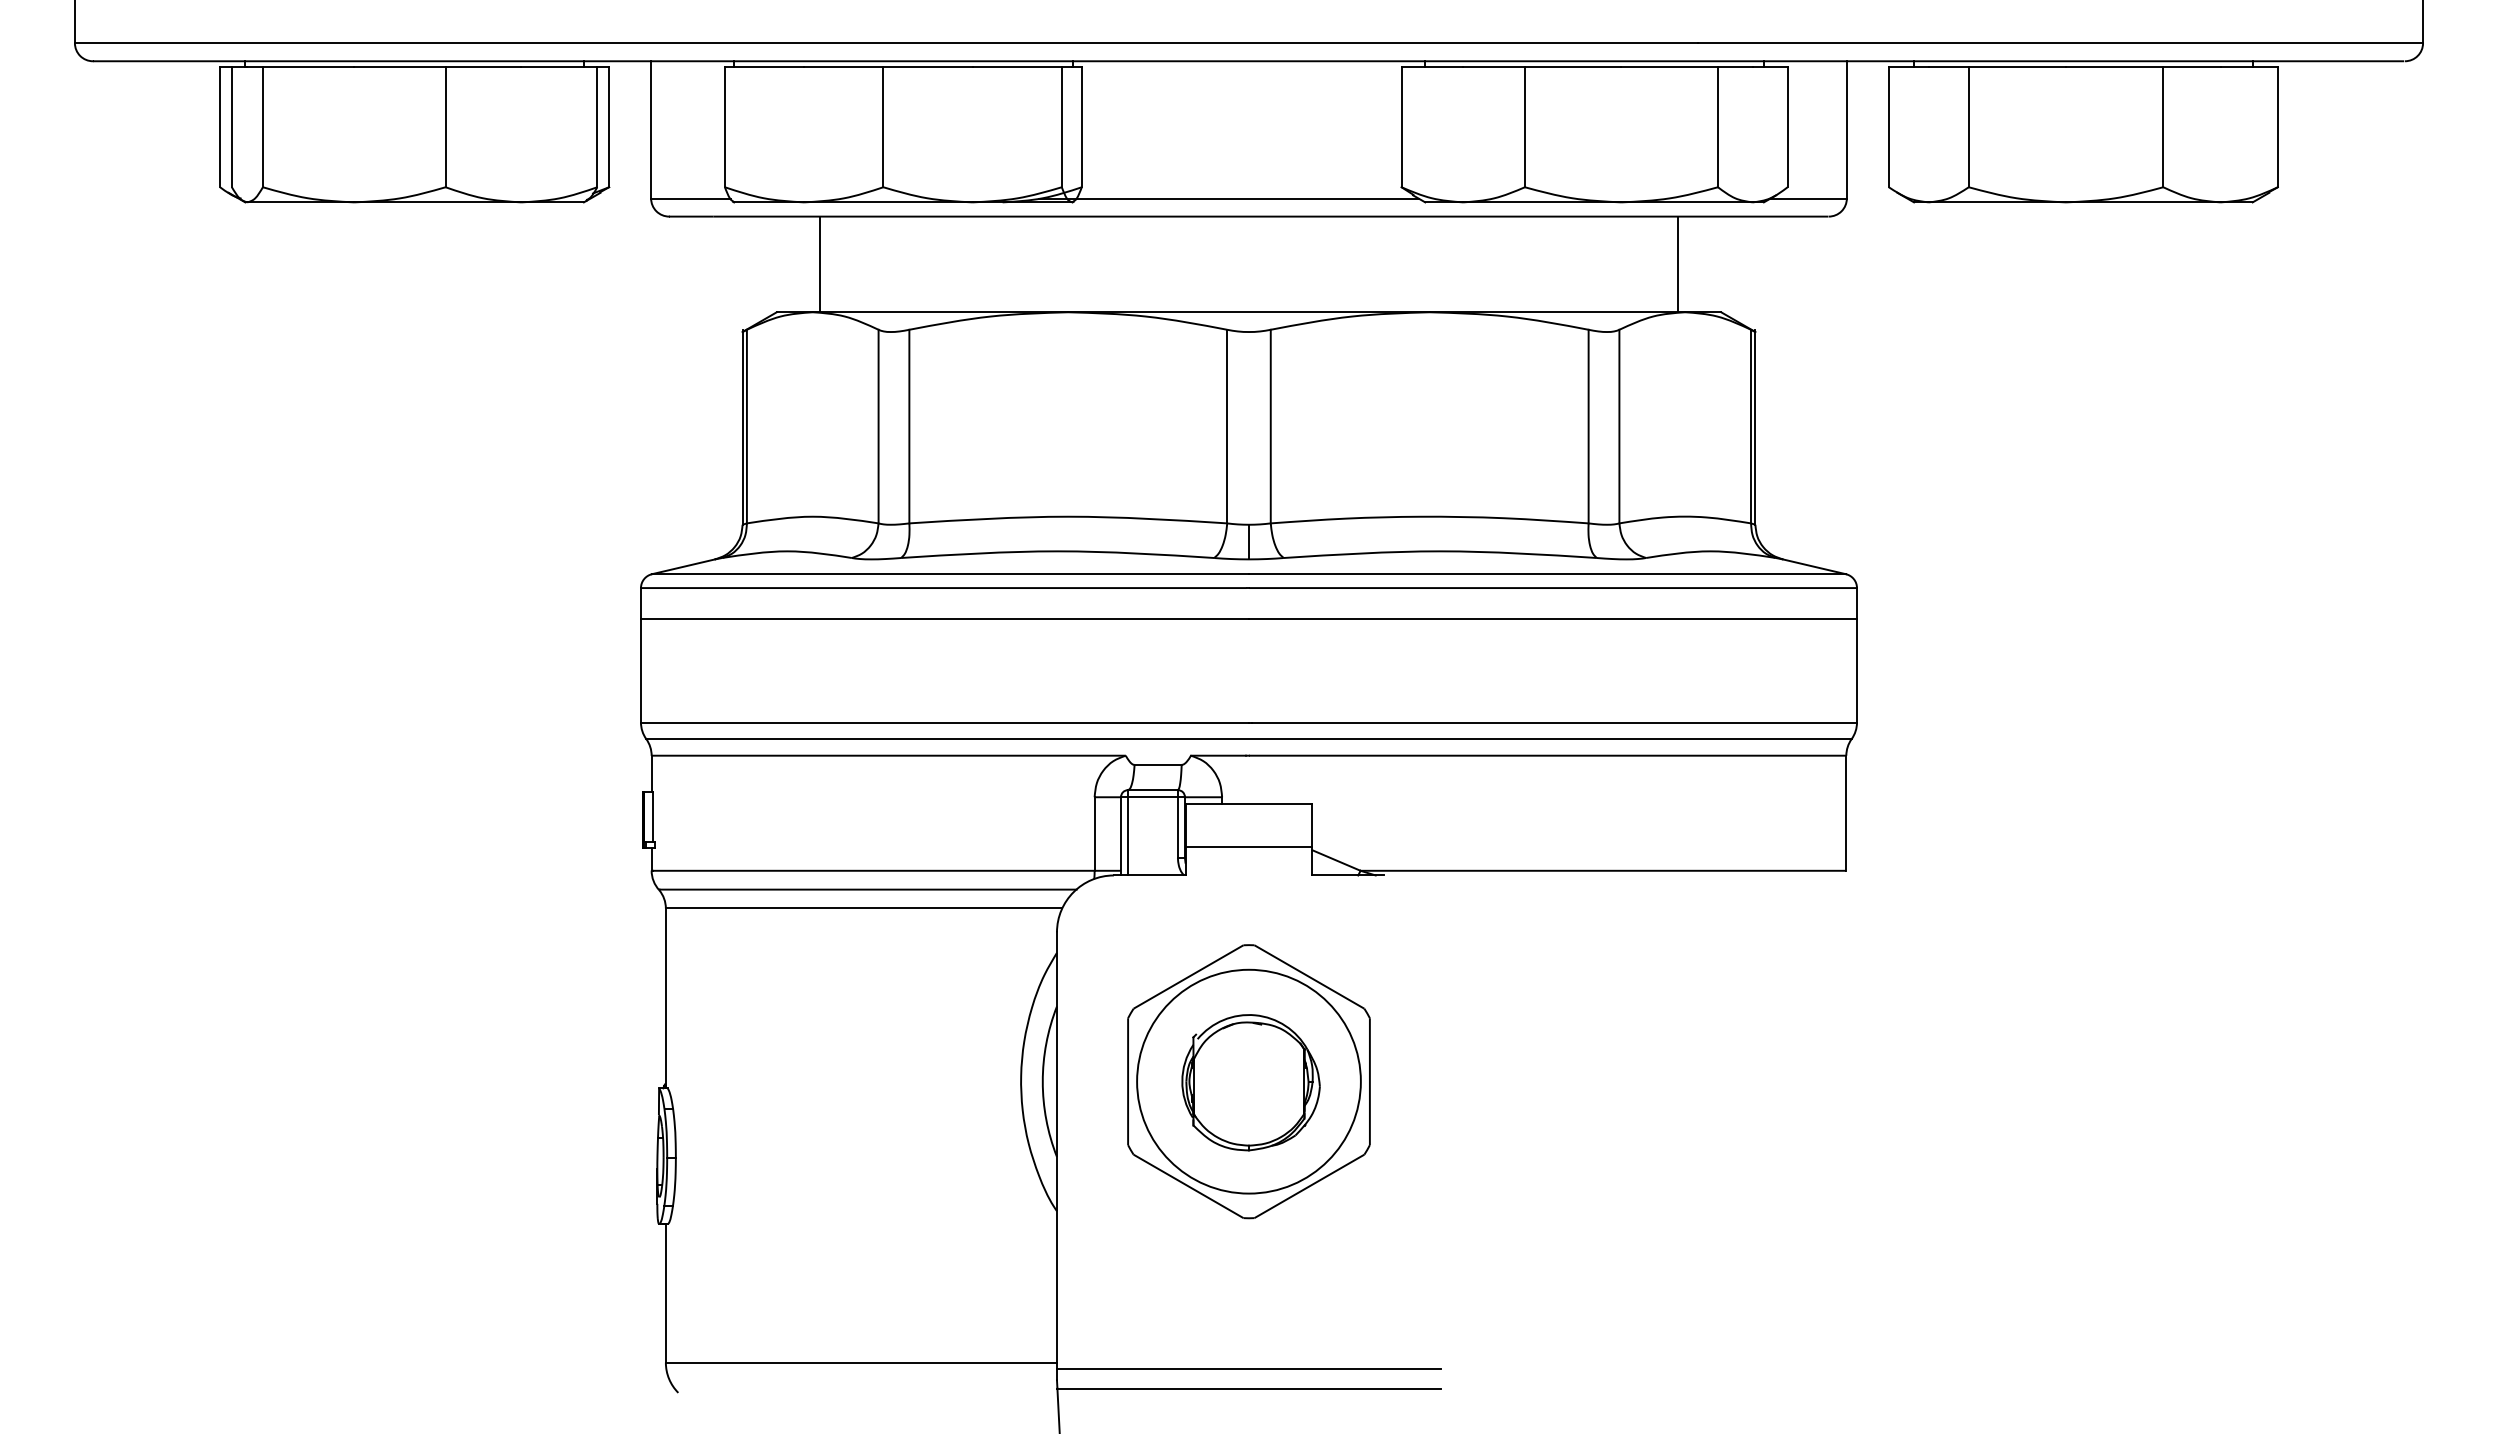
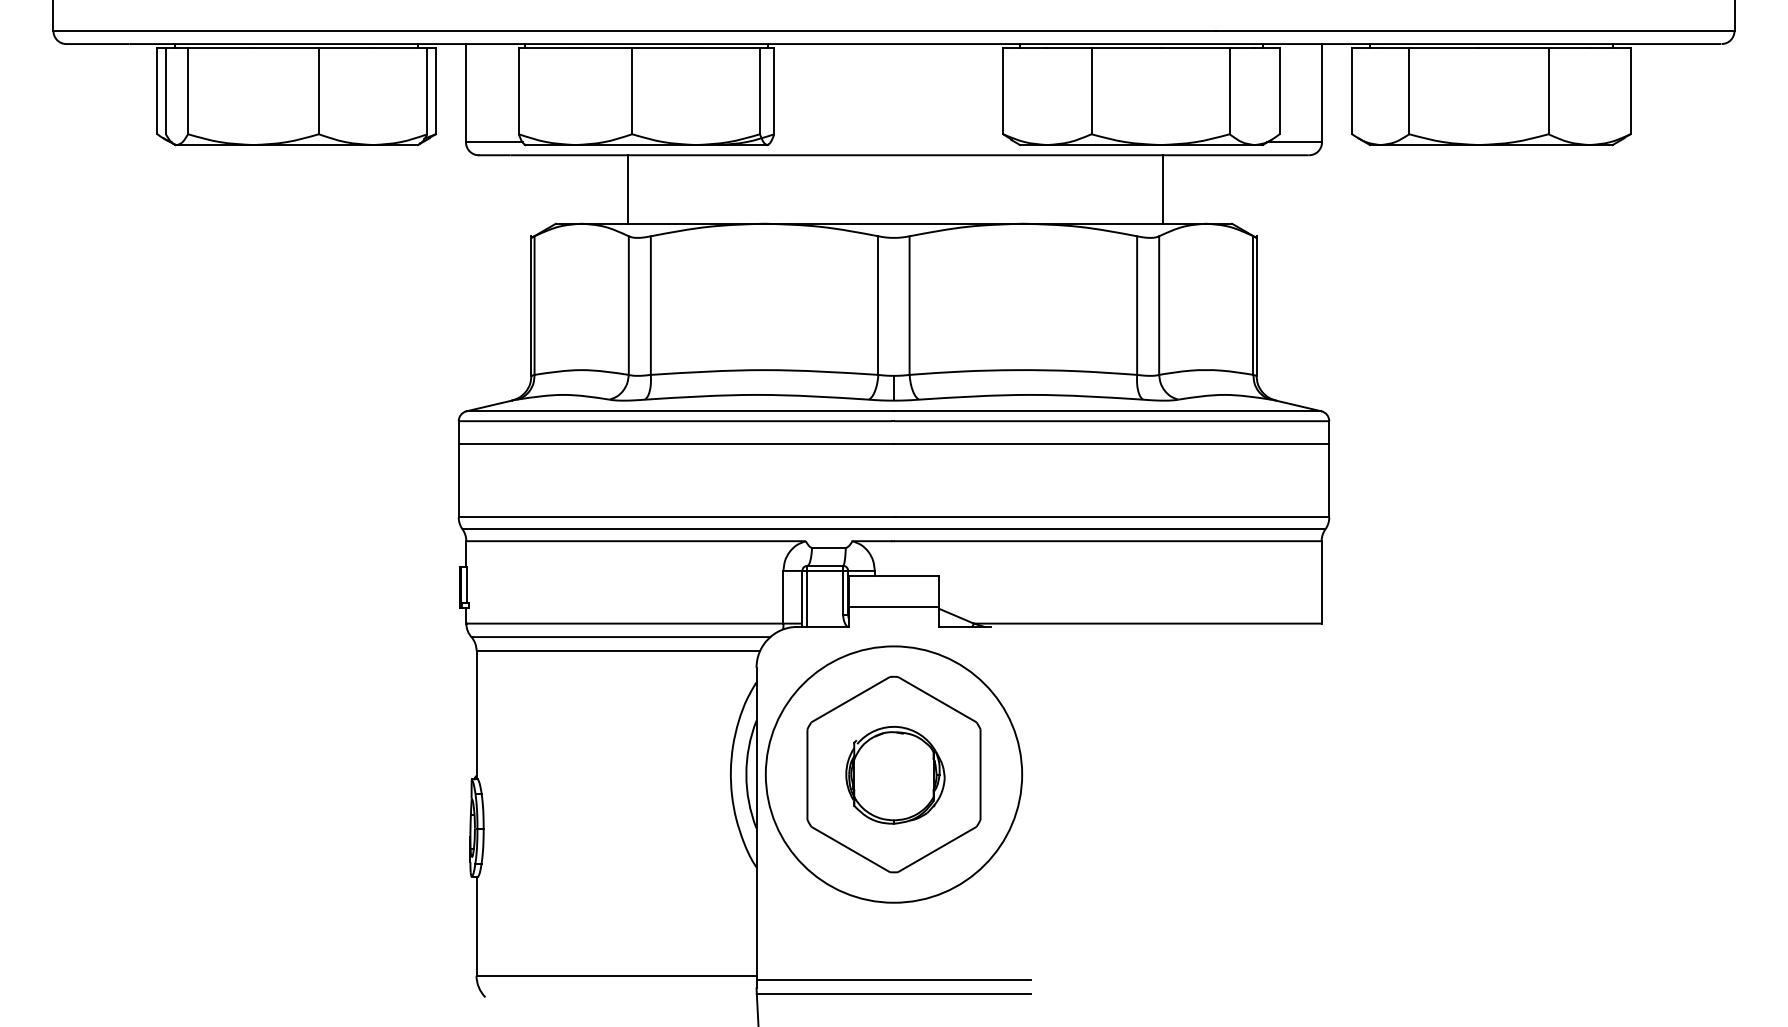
line: (1228, 198) -> (879, 142), removed
line: (820, 264) -> (628, 189), moved
line: (1677, 264) -> (1162, 189), moved
circle: (1248, 1081) -> (893, 774), size x1.6

